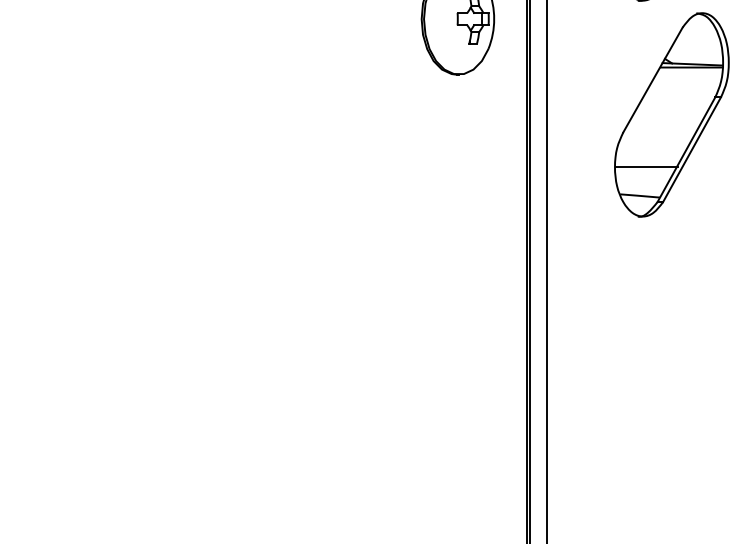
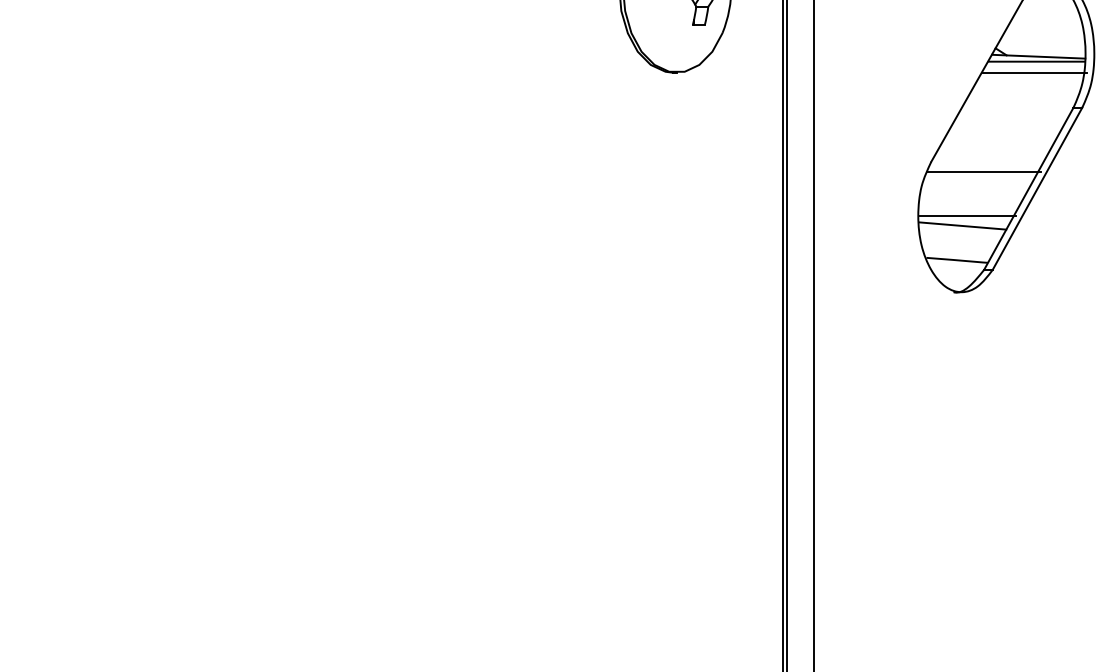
line: (690, 75) -> (1035, 74), added
line: (657, 139) -> (984, 173), added
line: (643, 173) -> (962, 225), added

